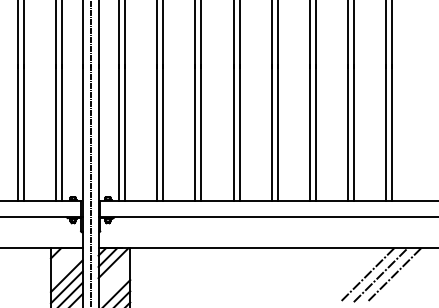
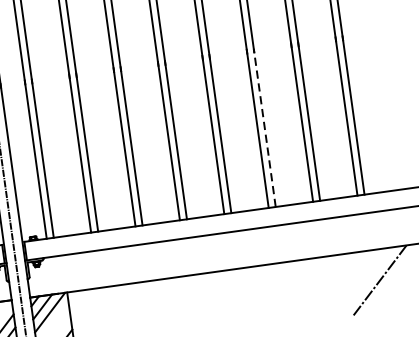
line: (315, 132) -> (264, 127), solid -> dashed
line: (367, 275) -> (348, 285), removed
line: (380, 275) -> (363, 283), removed

